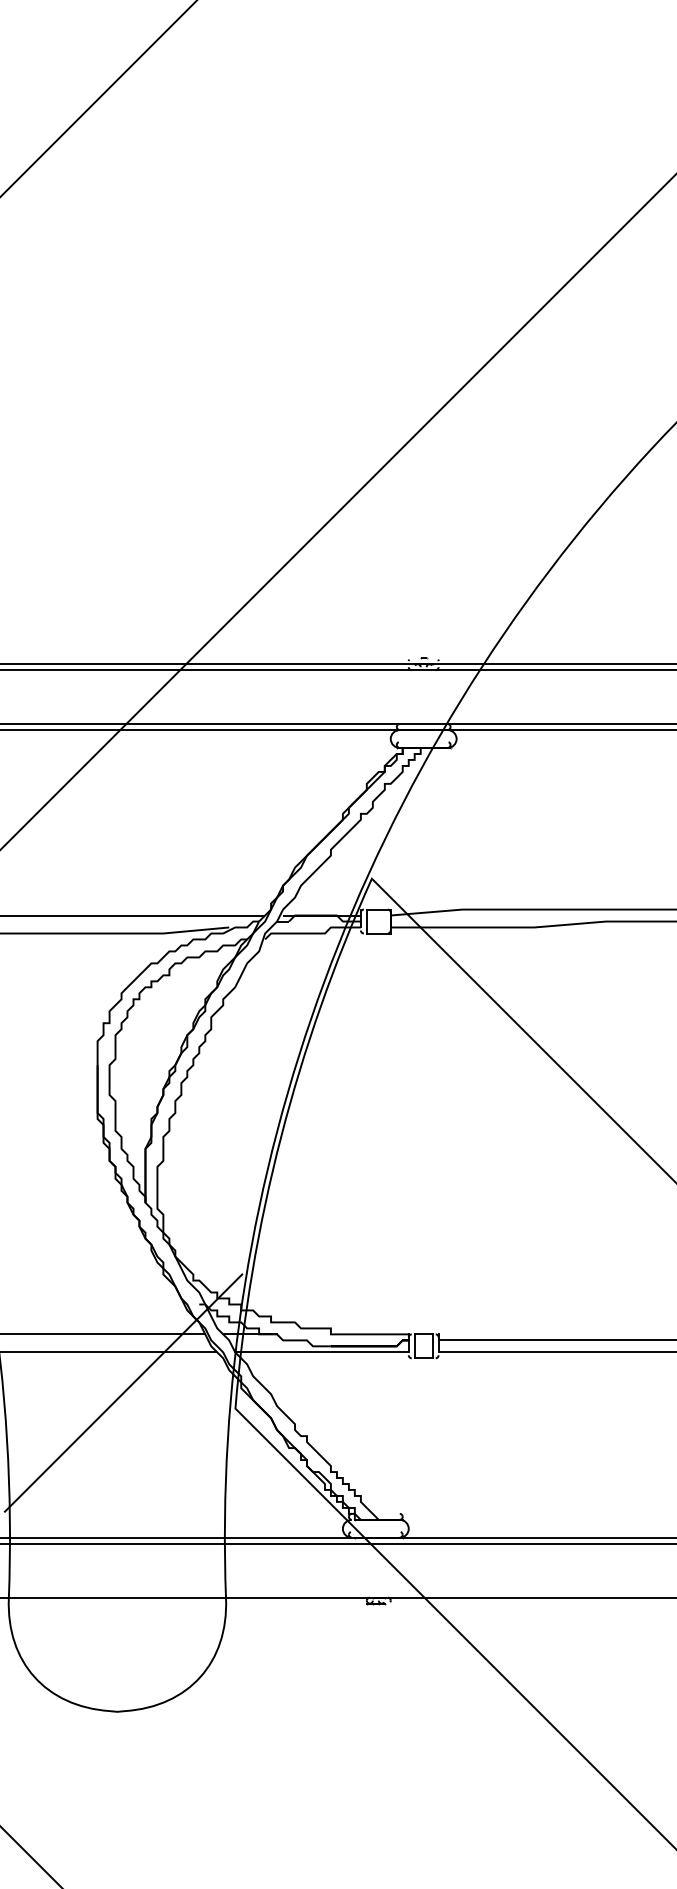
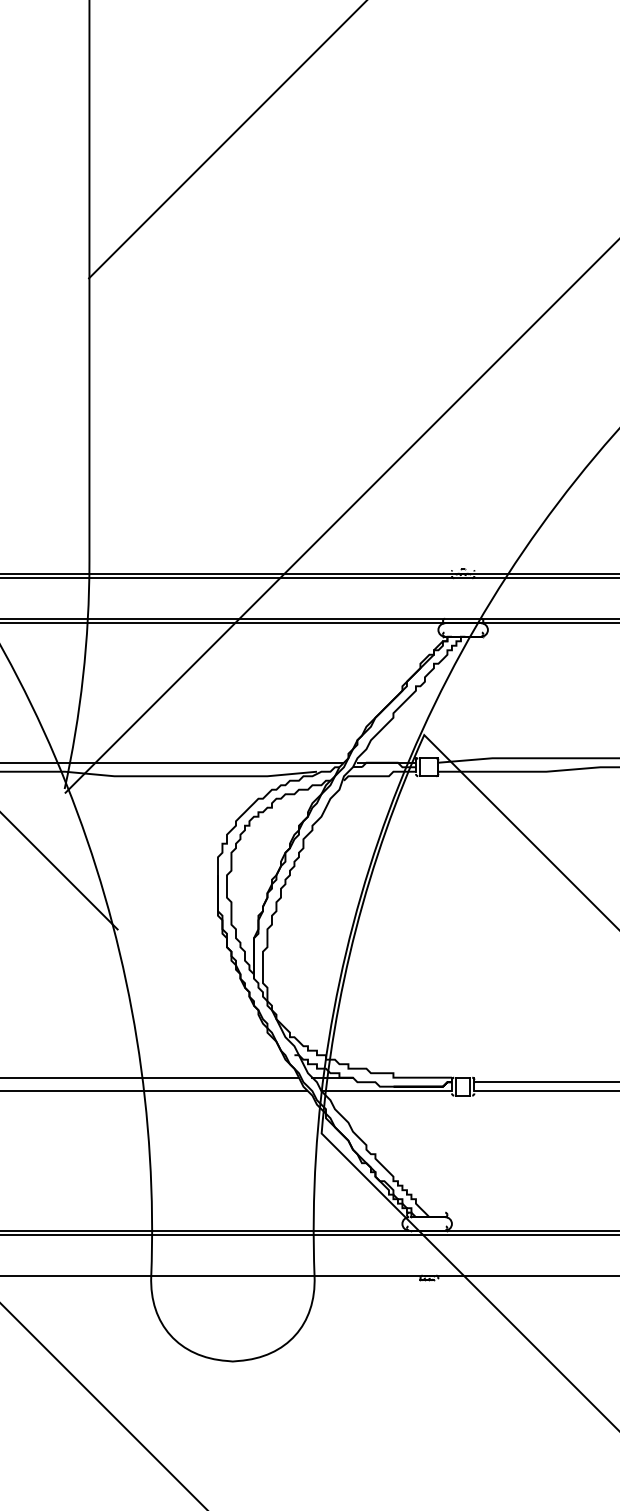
line: (123, 1392) -> (237, 1121), removed

